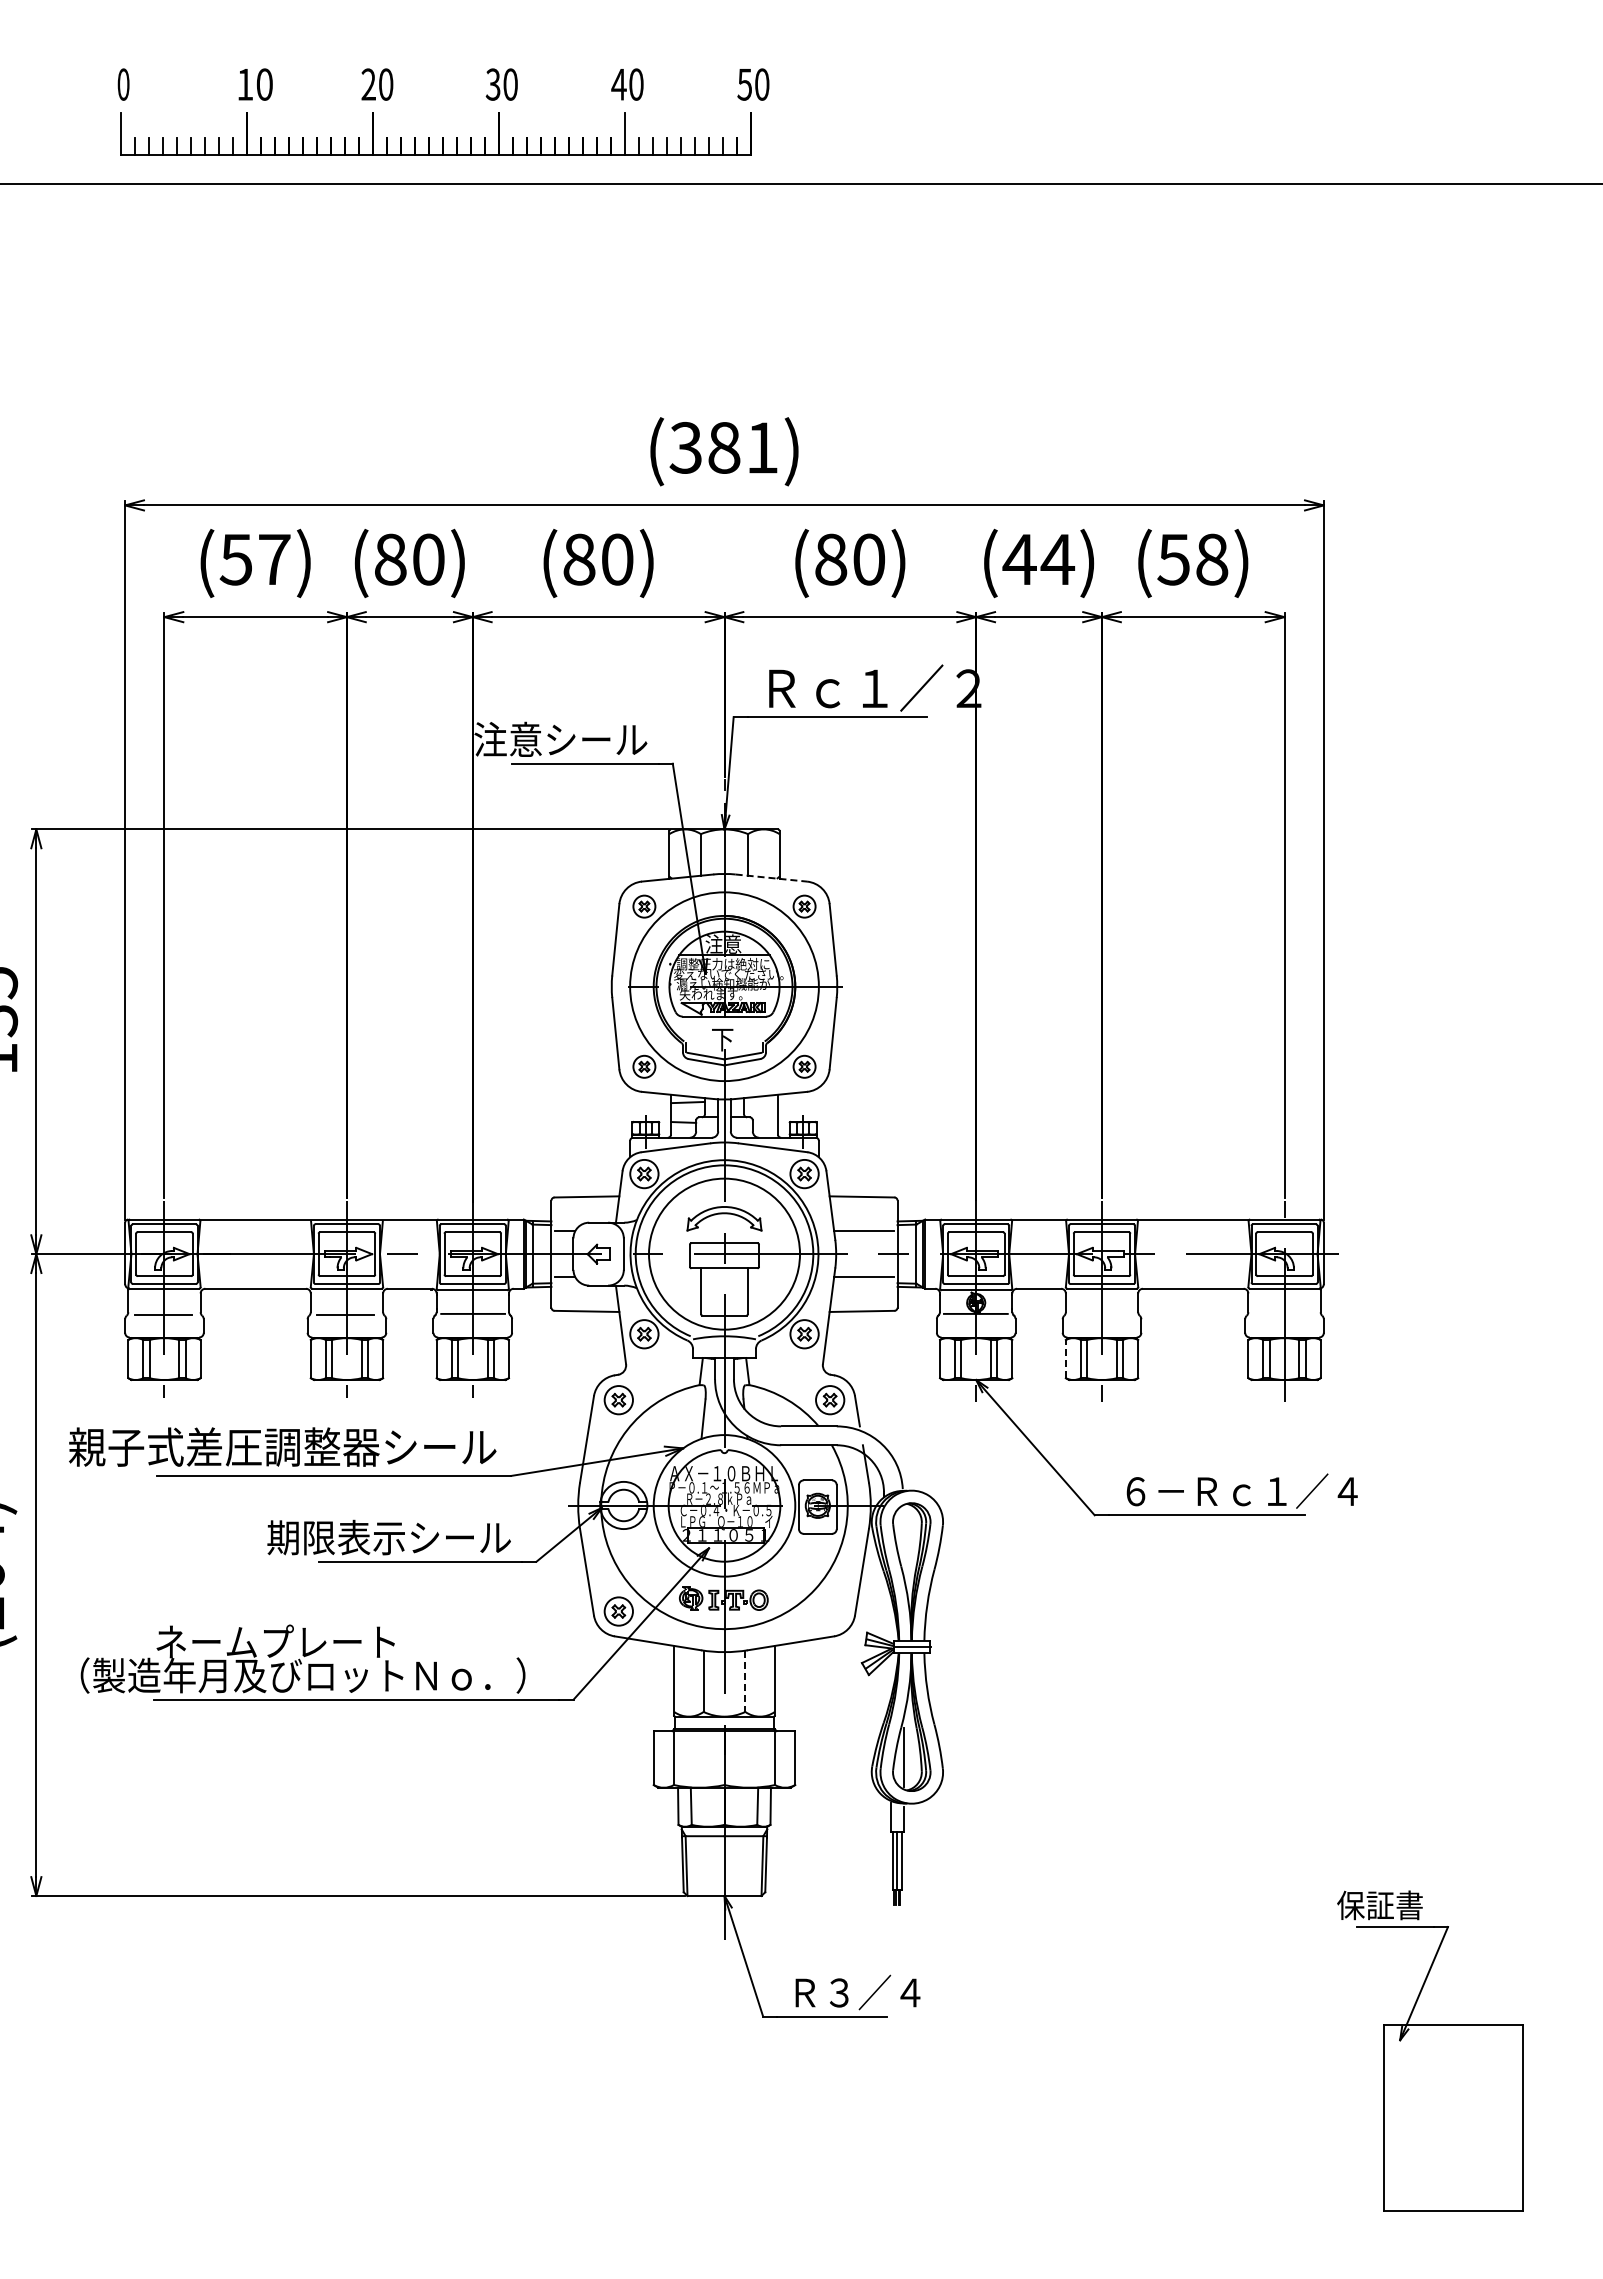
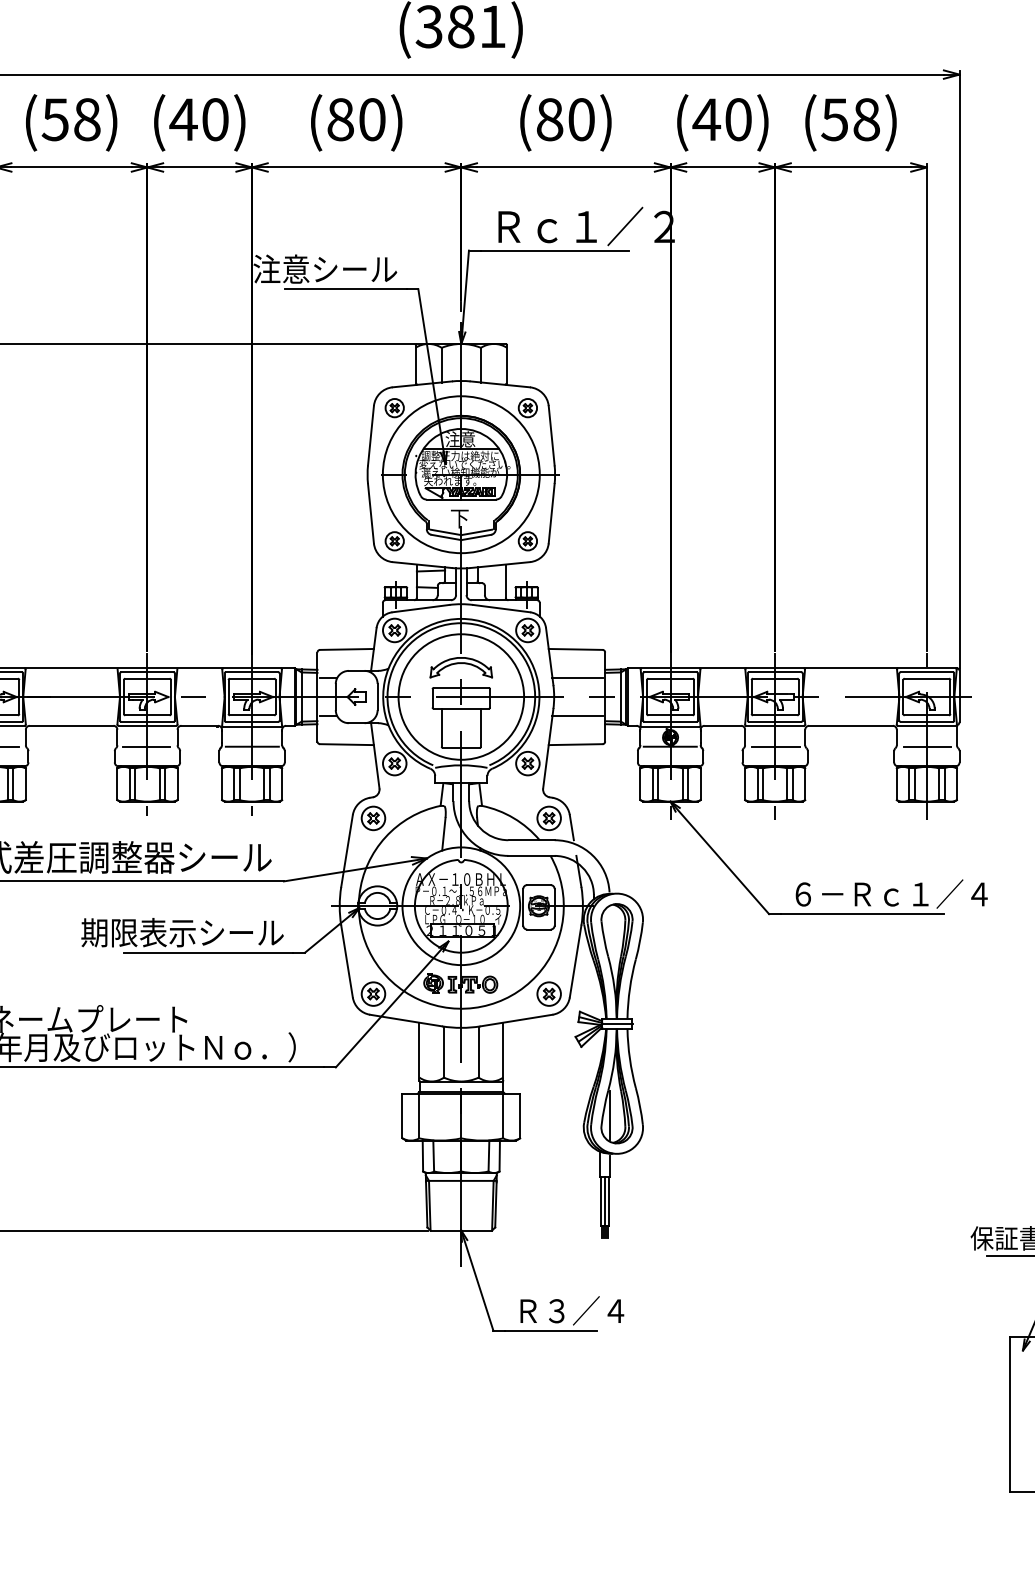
text: (274, 559) -> (87, 119), (57) -> (58)
text: (390, 559) -> (183, 119), (80) -> (40)
text: (1057, 559) -> (738, 119), (44) -> (40)
line: (771, 878) -> (500, 384), dashed -> solid
line: (1102, 1314) -> (775, 747), added
line: (1285, 1314) -> (927, 747), added
line: (1065, 1358) -> (744, 783), dashed -> solid
part: (830, 1611) -> (549, 994), added
line: (745, 1681) -> (478, 1052), dashed -> solid

